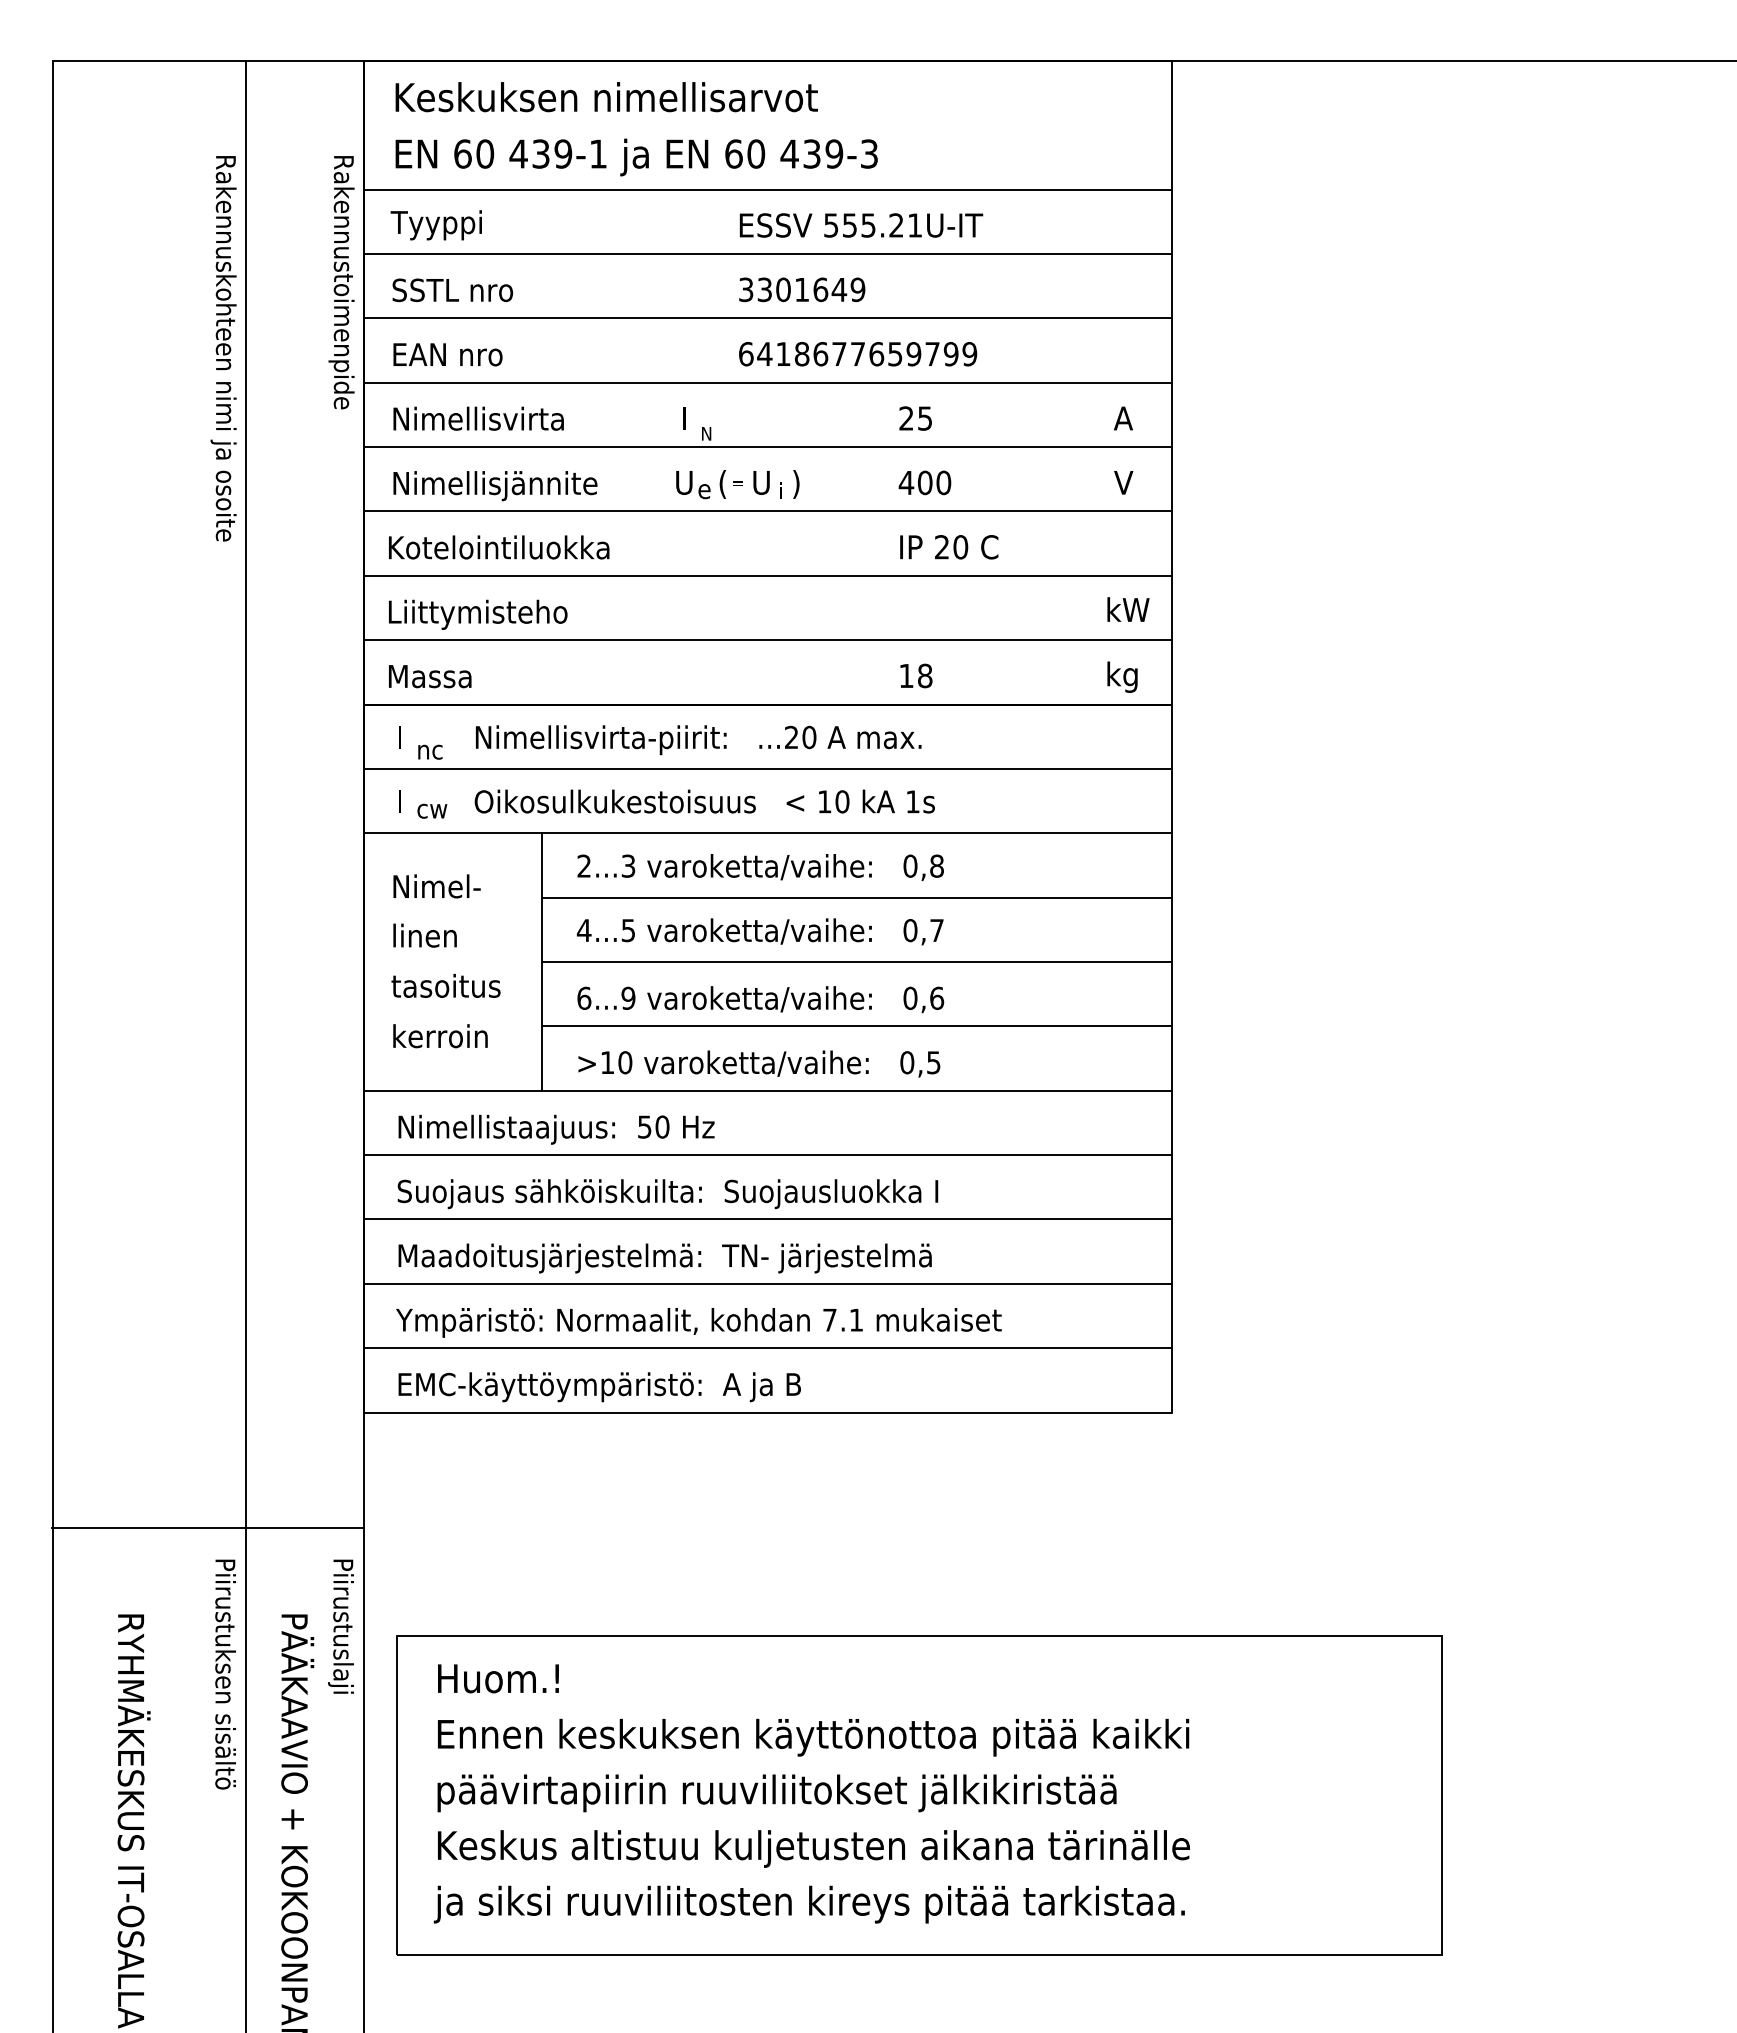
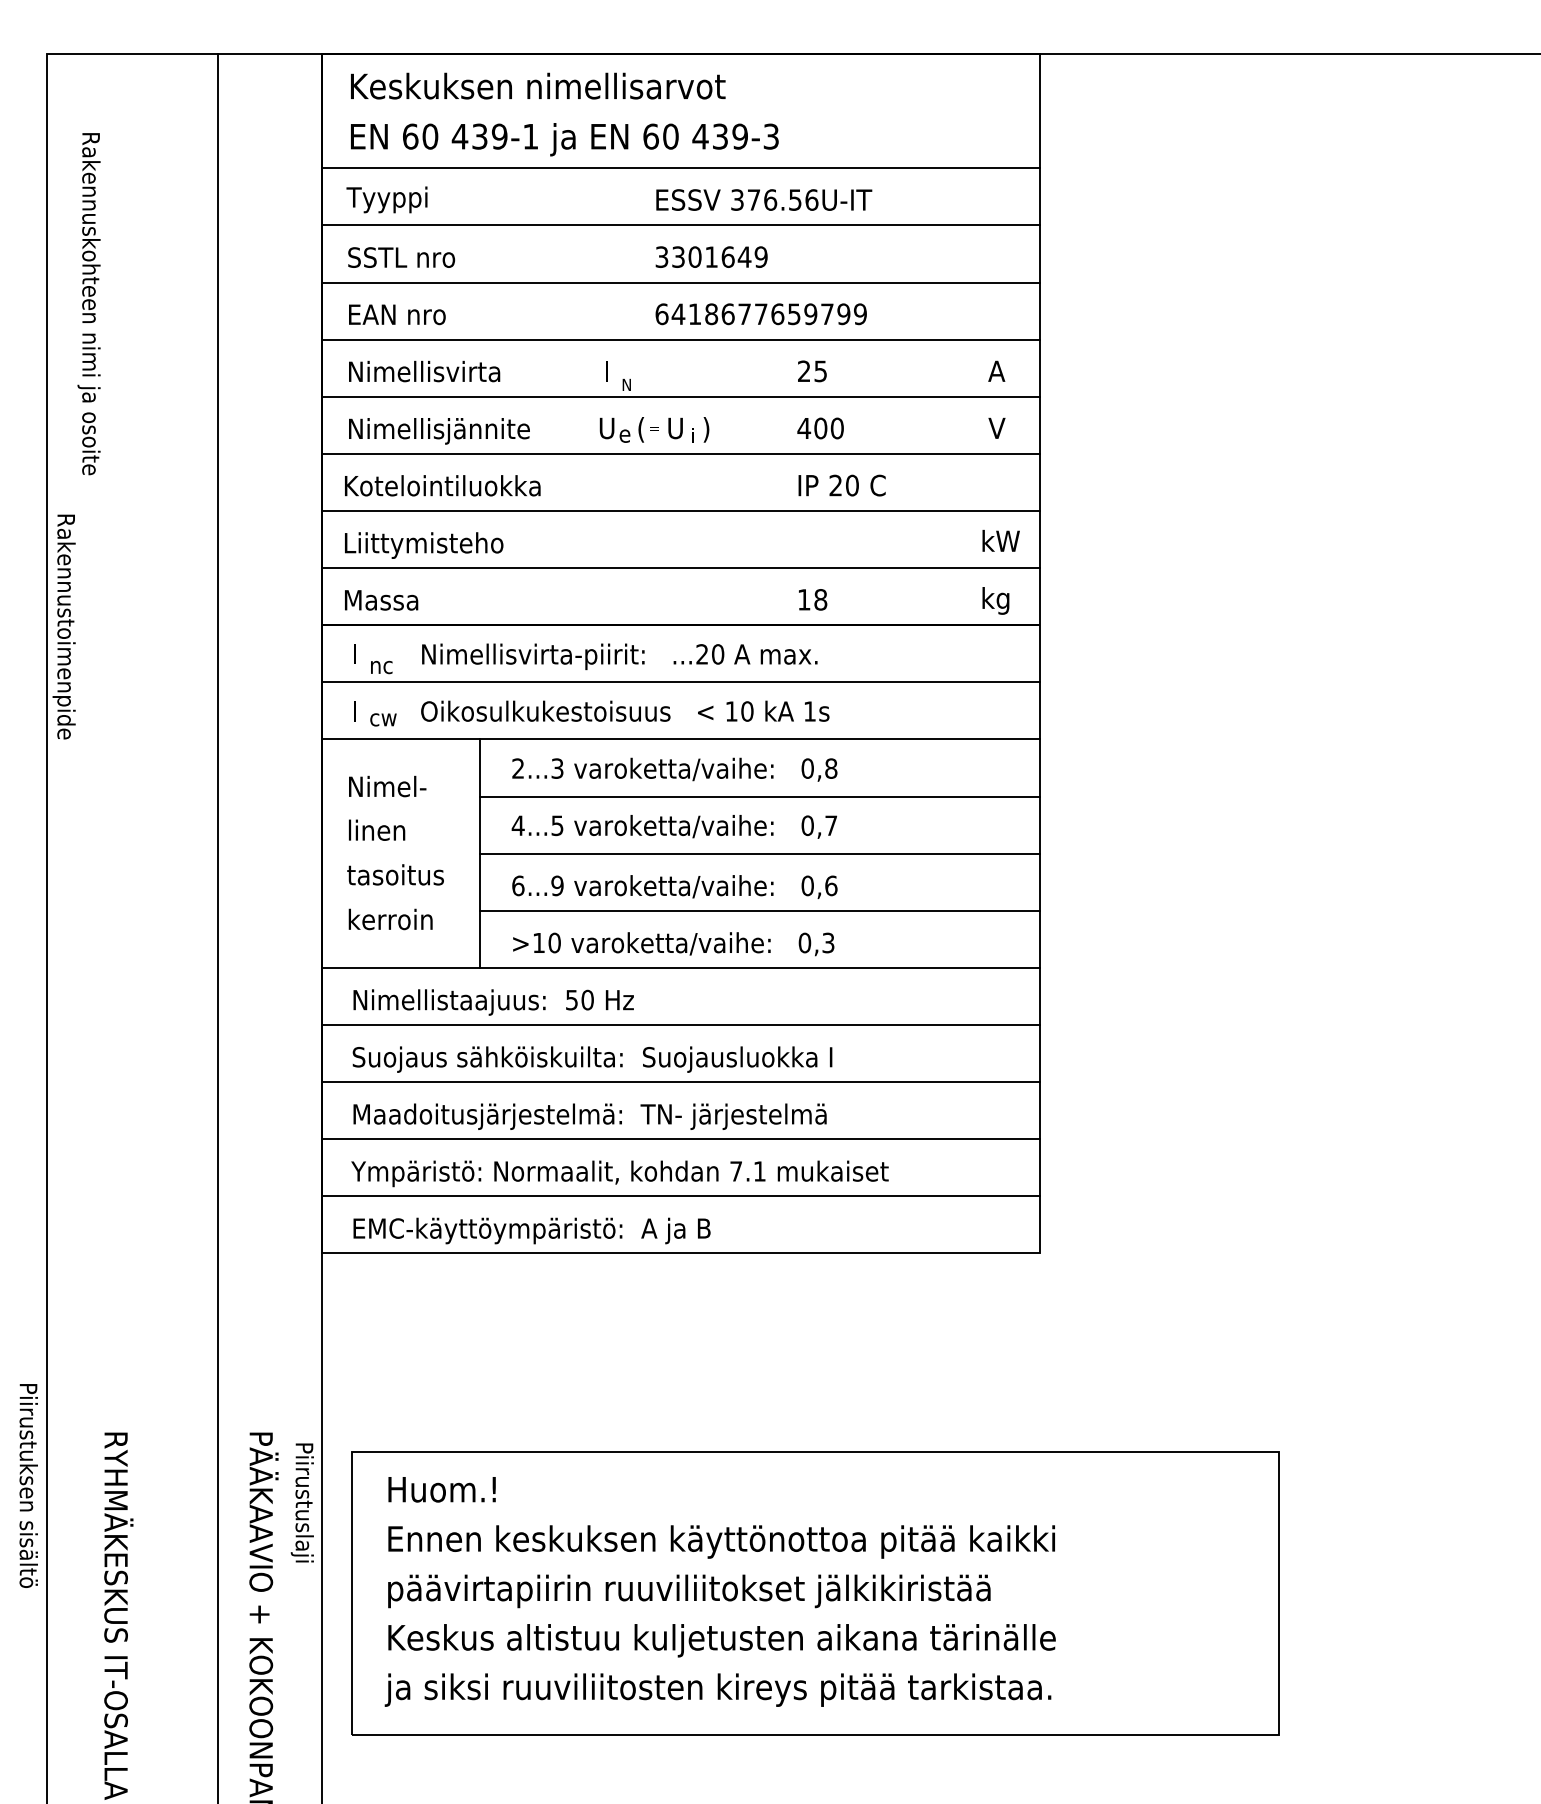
text: (873, 225) -> (774, 200), 555.21U-IT -> 376.56U-IT
text: (341, 282) -> (64, 626), moved
text: (223, 348) -> (88, 303), moved
text: (933, 1062) -> (828, 942), 0,5 -> 0,3
line: (207, 1528) -> (183, 1356), removed
text: (340, 1626) -> (301, 1502), moved
text: (225, 1674) -> (28, 1485), moved

